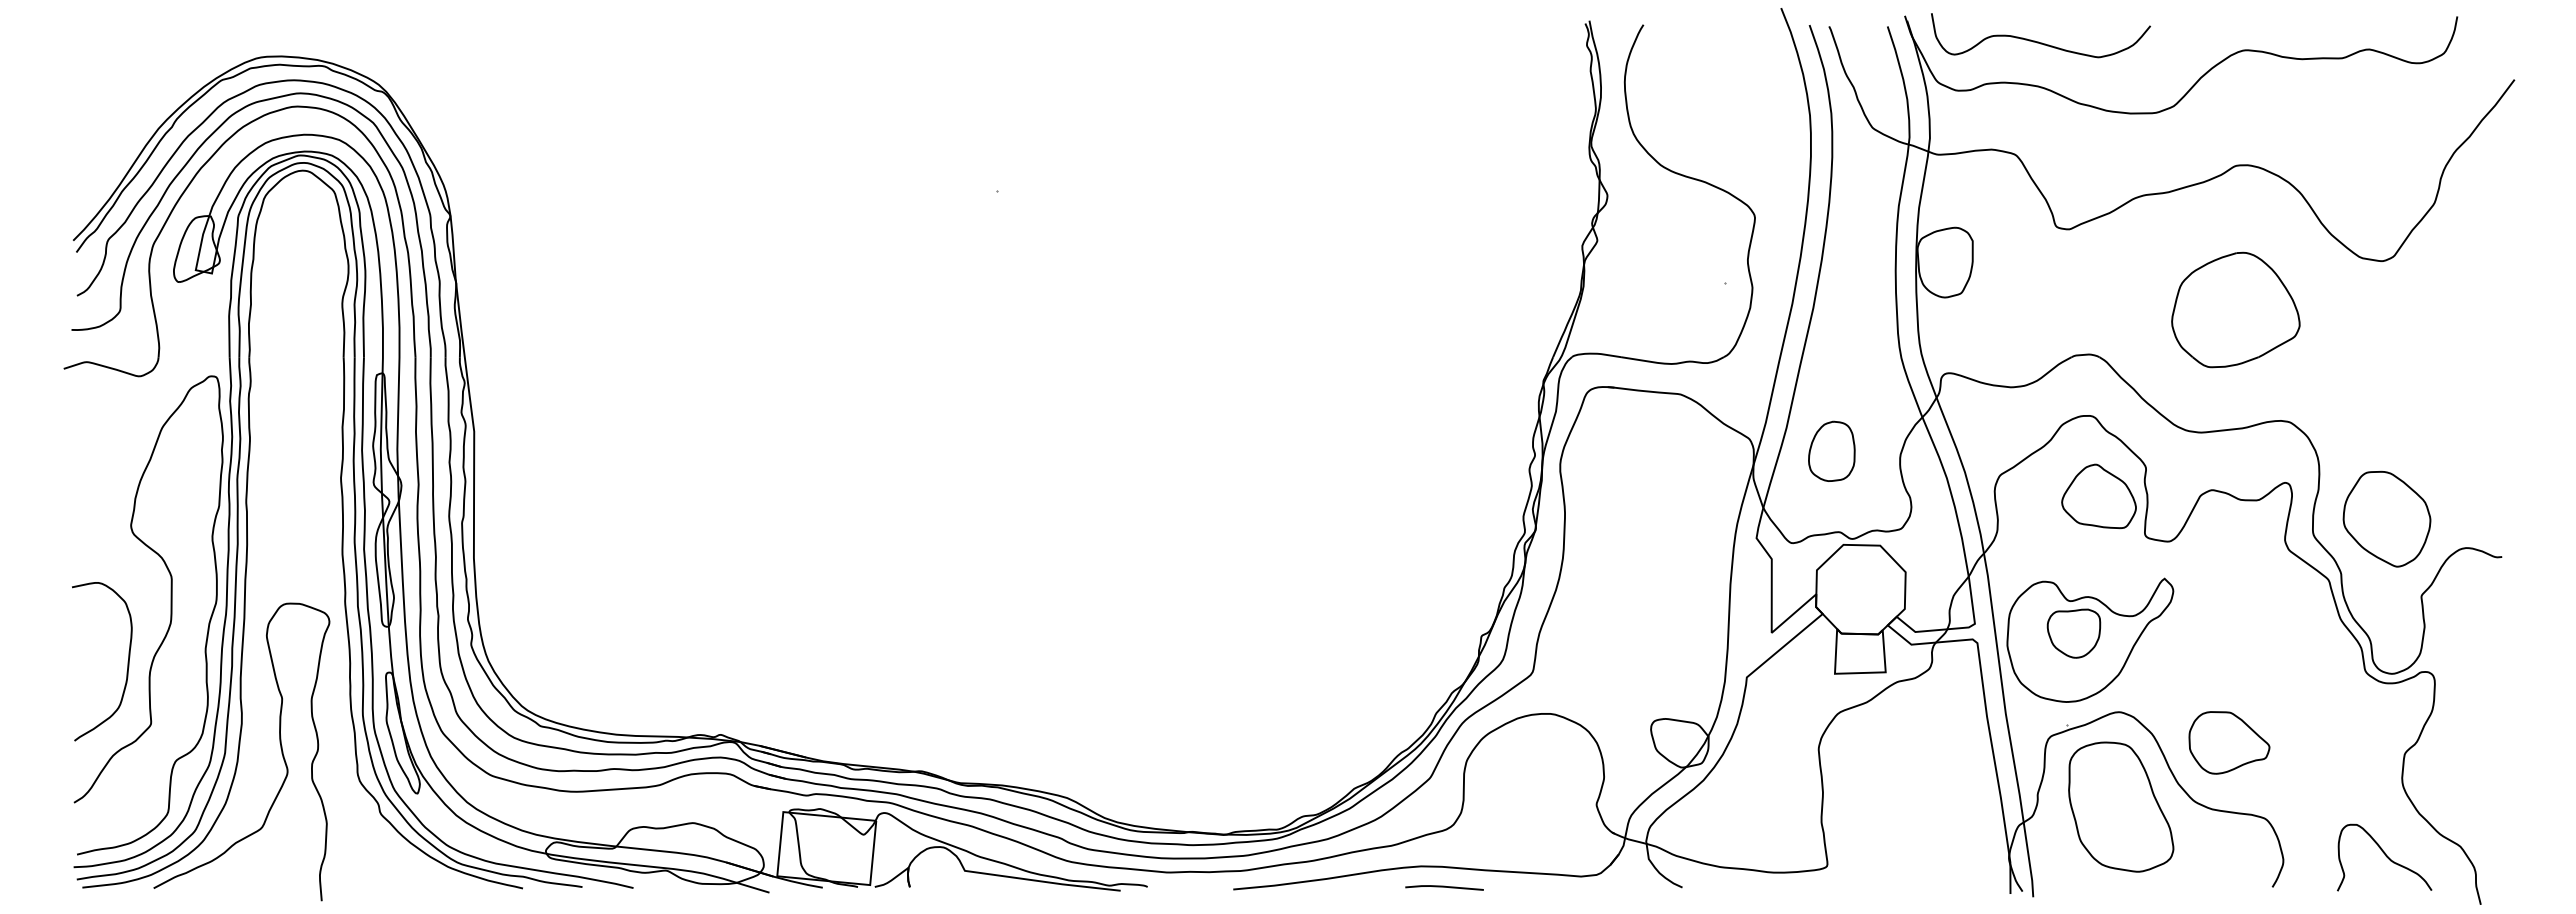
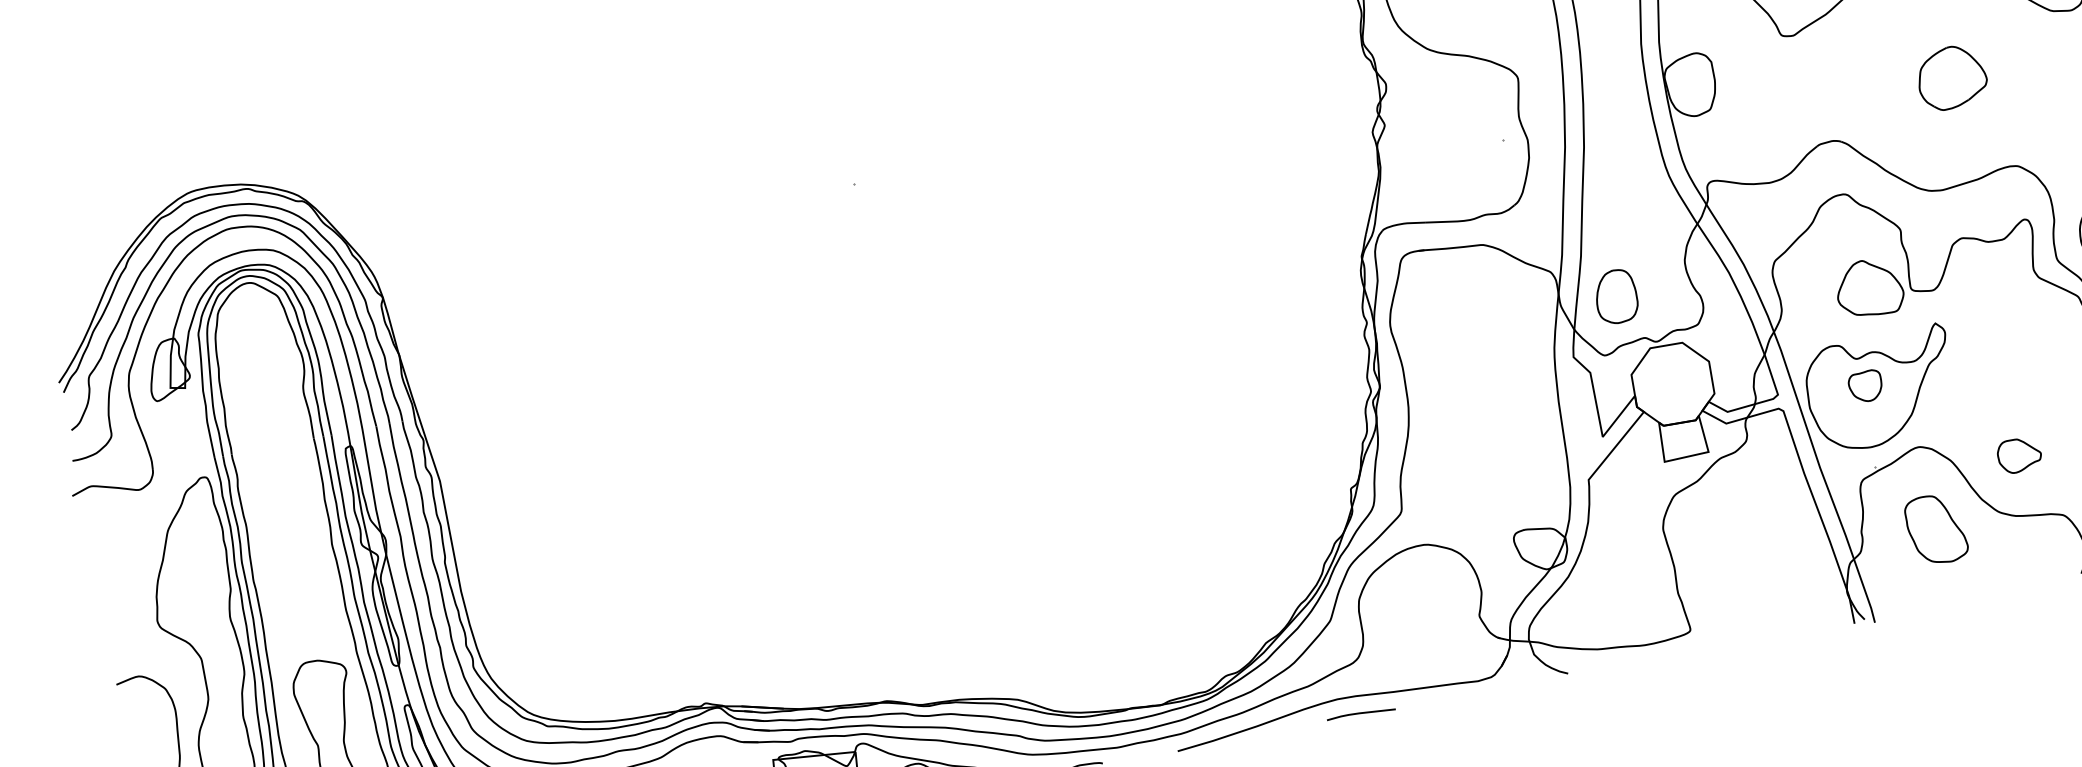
part: (2235, 309) -> (1951, 77), size x0.6
part: (1831, 450) -> (1615, 295), moved
part: (2098, 496) -> (1868, 288), moved
part: (2073, 633) -> (1865, 386), size x0.7
part: (2229, 742) -> (2019, 454), size x0.6
part: (2121, 806) -> (1936, 528), size x0.6

